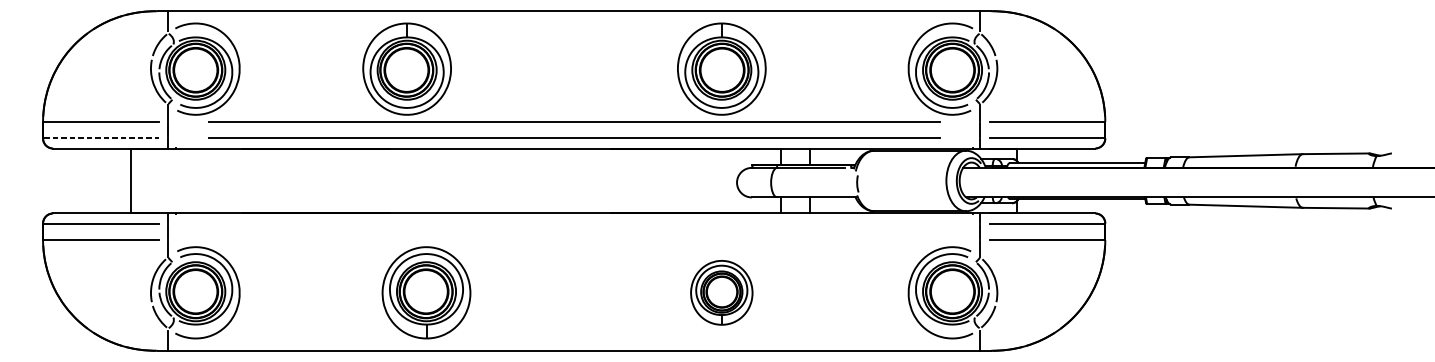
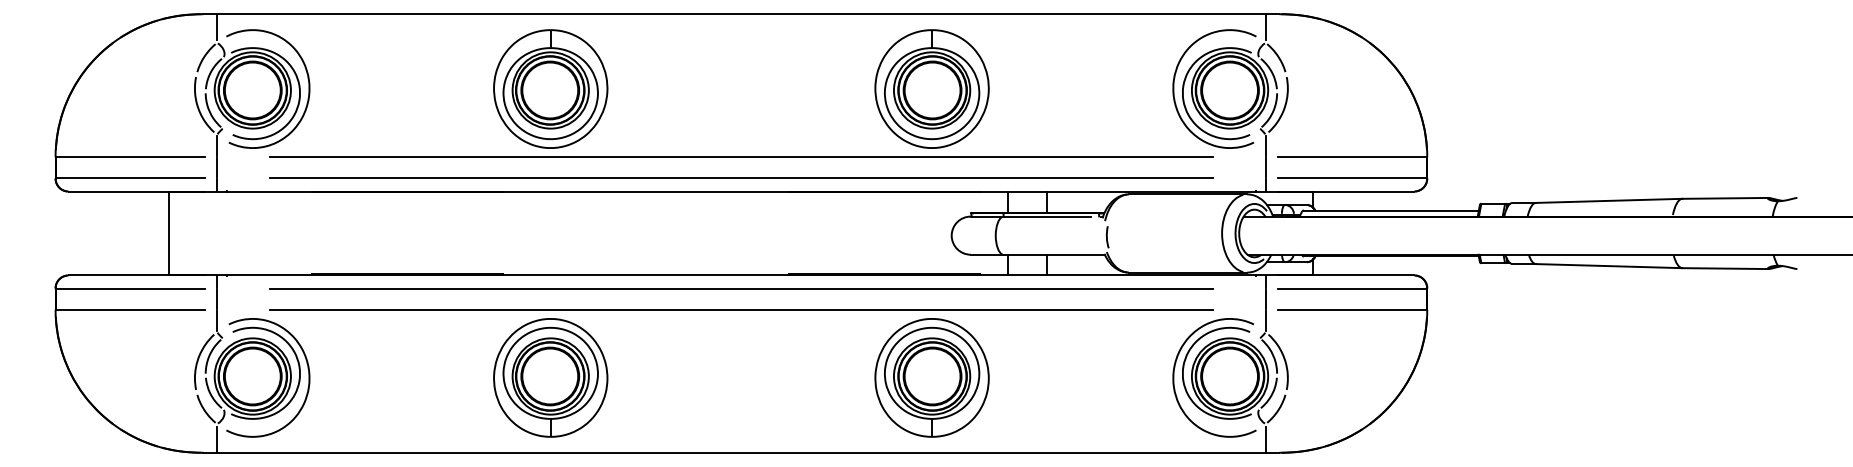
part: (406, 68) -> (550, 88), moved
line: (101, 138) -> (131, 178), dashed -> solid
line: (574, 223) -> (741, 288), added
line: (574, 239) -> (741, 309), added
part: (721, 292) -> (931, 377), size x1.43

